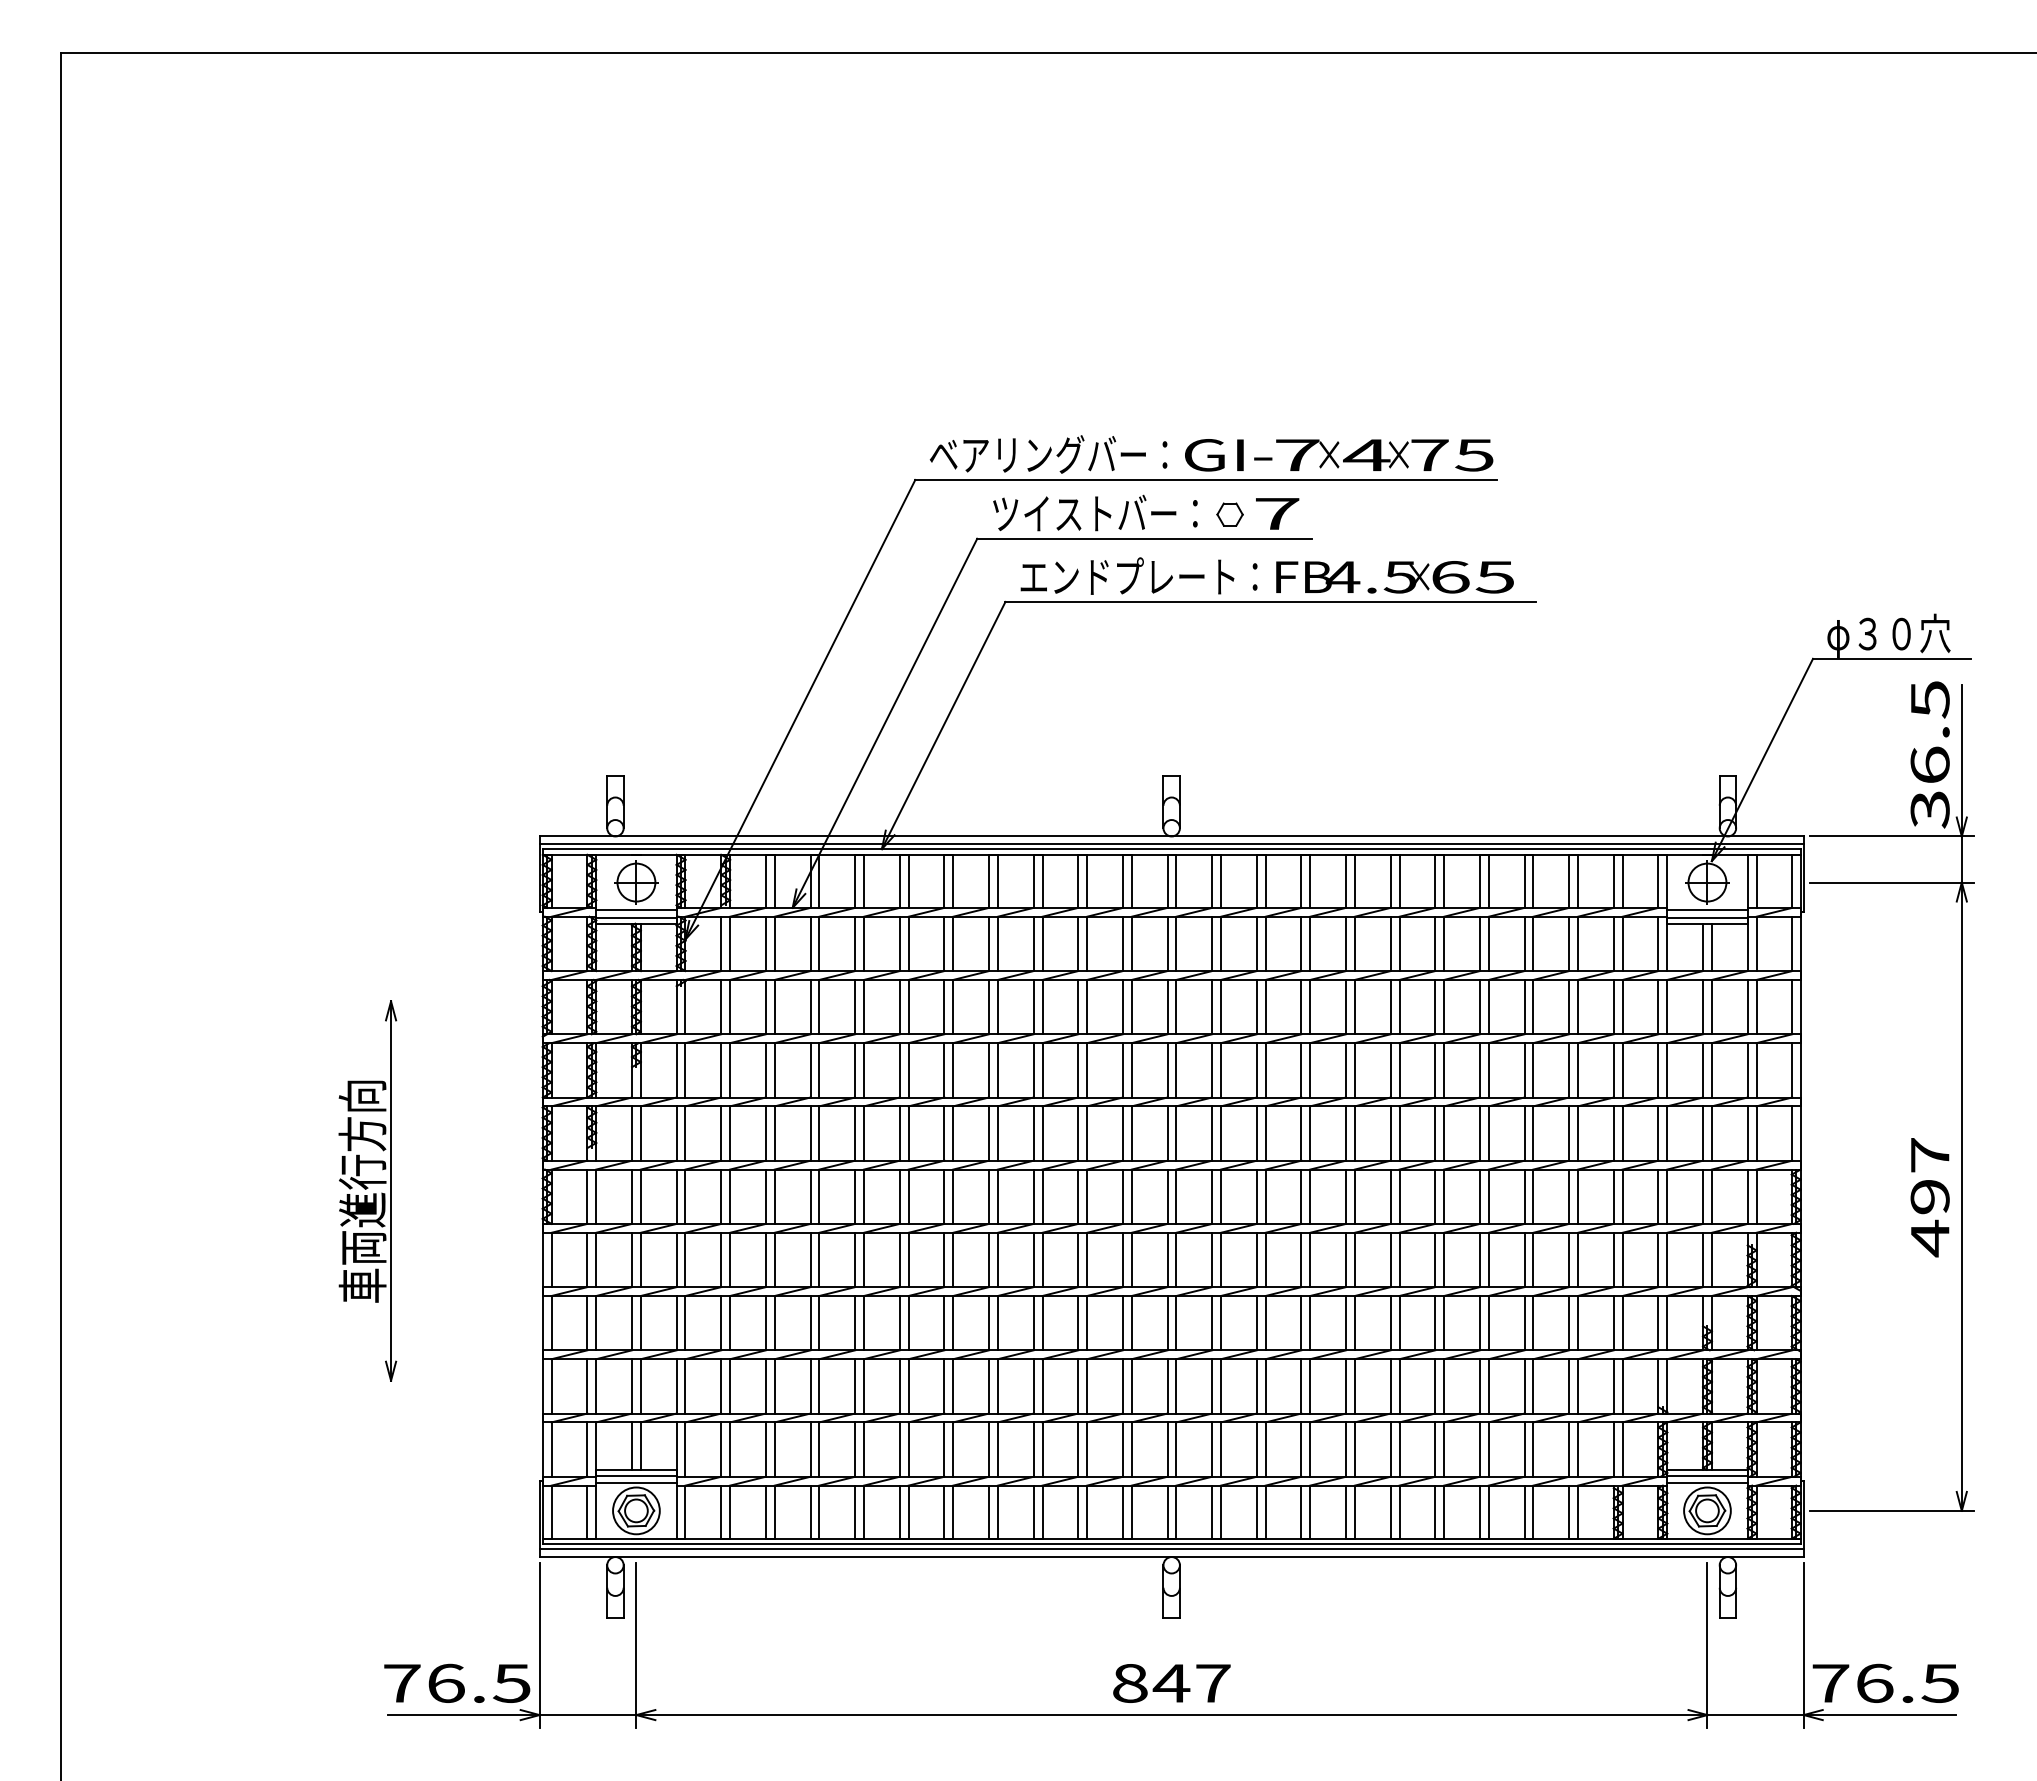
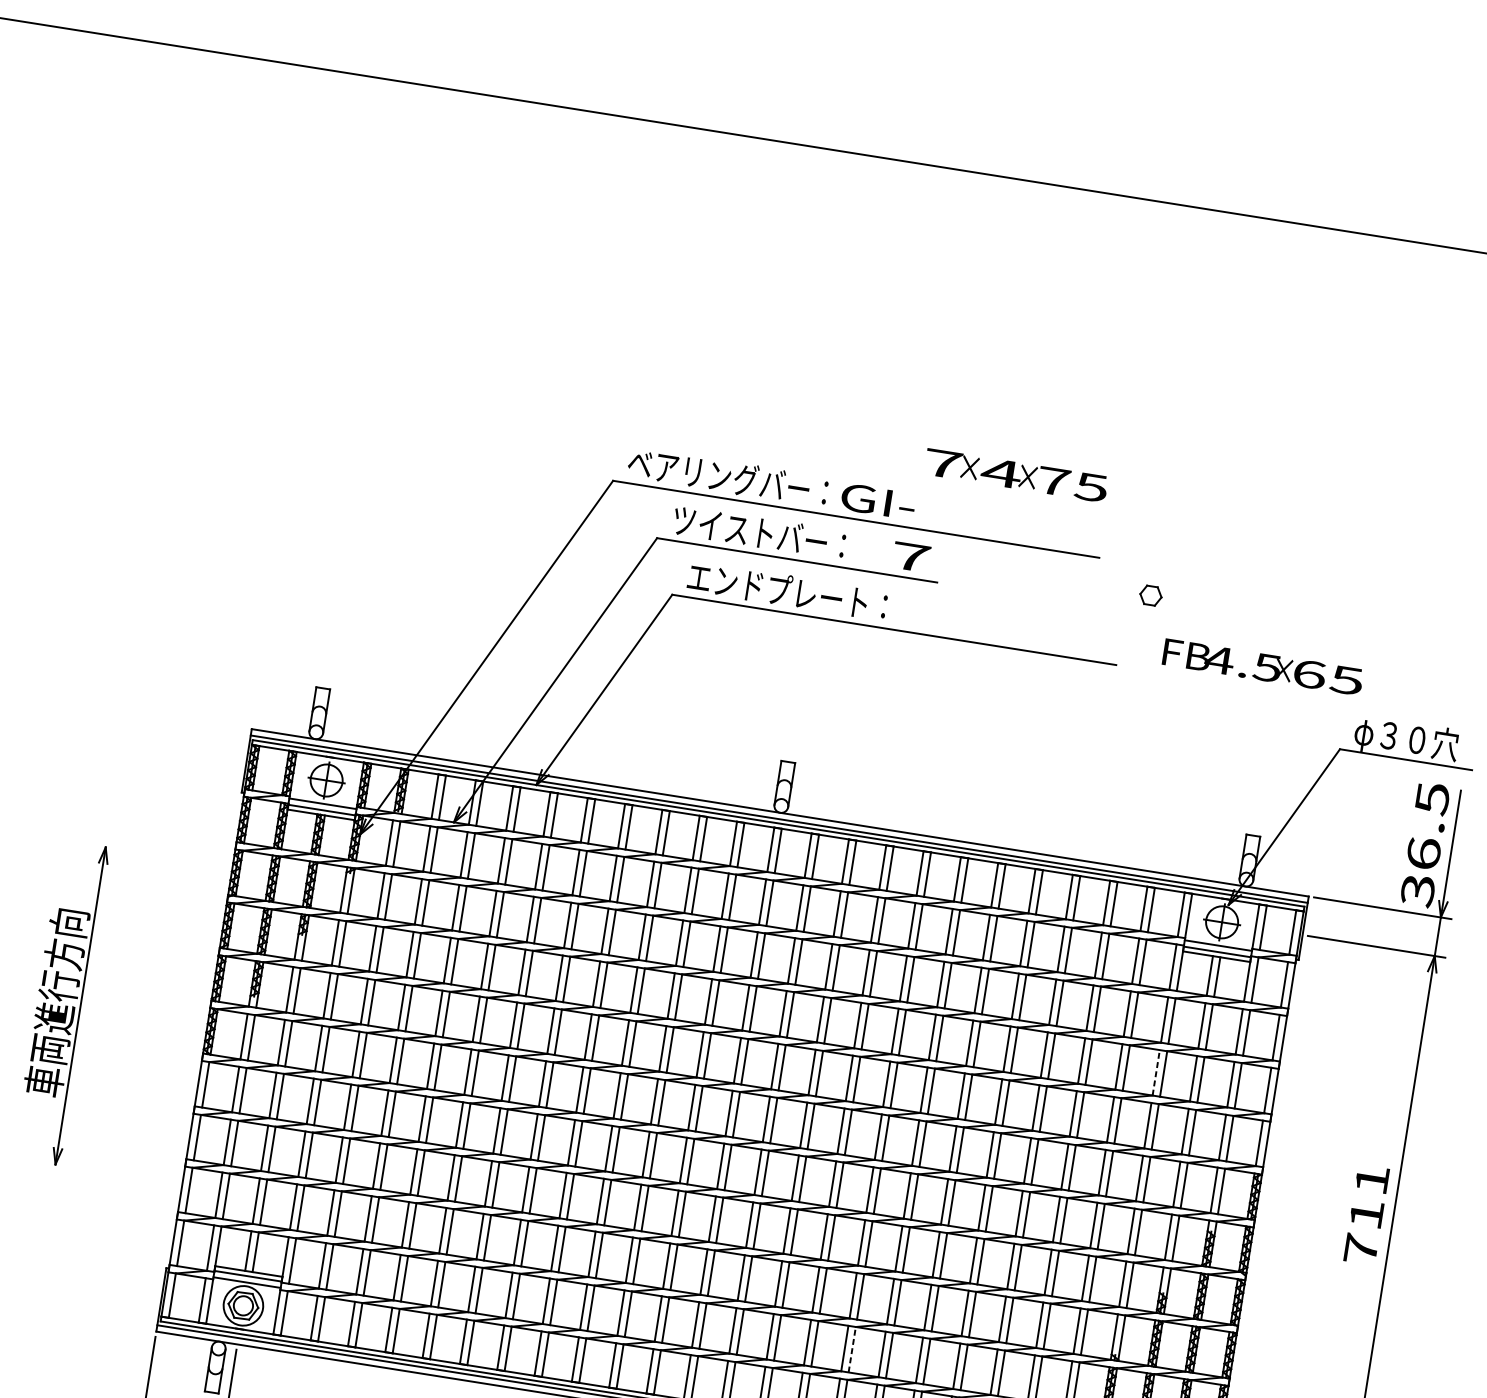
text: (1384, 455) -> (1016, 475), moved
part: (1229, 514) -> (1150, 595), moved
text: (1394, 577) -> (1262, 667), moved
line: (1658, 1069) -> (1156, 1072), solid -> dashed
text: (1929, 1197) -> (1366, 1215), 497 -> 711
line: (1354, 1449) -> (851, 1349), solid -> dashed

